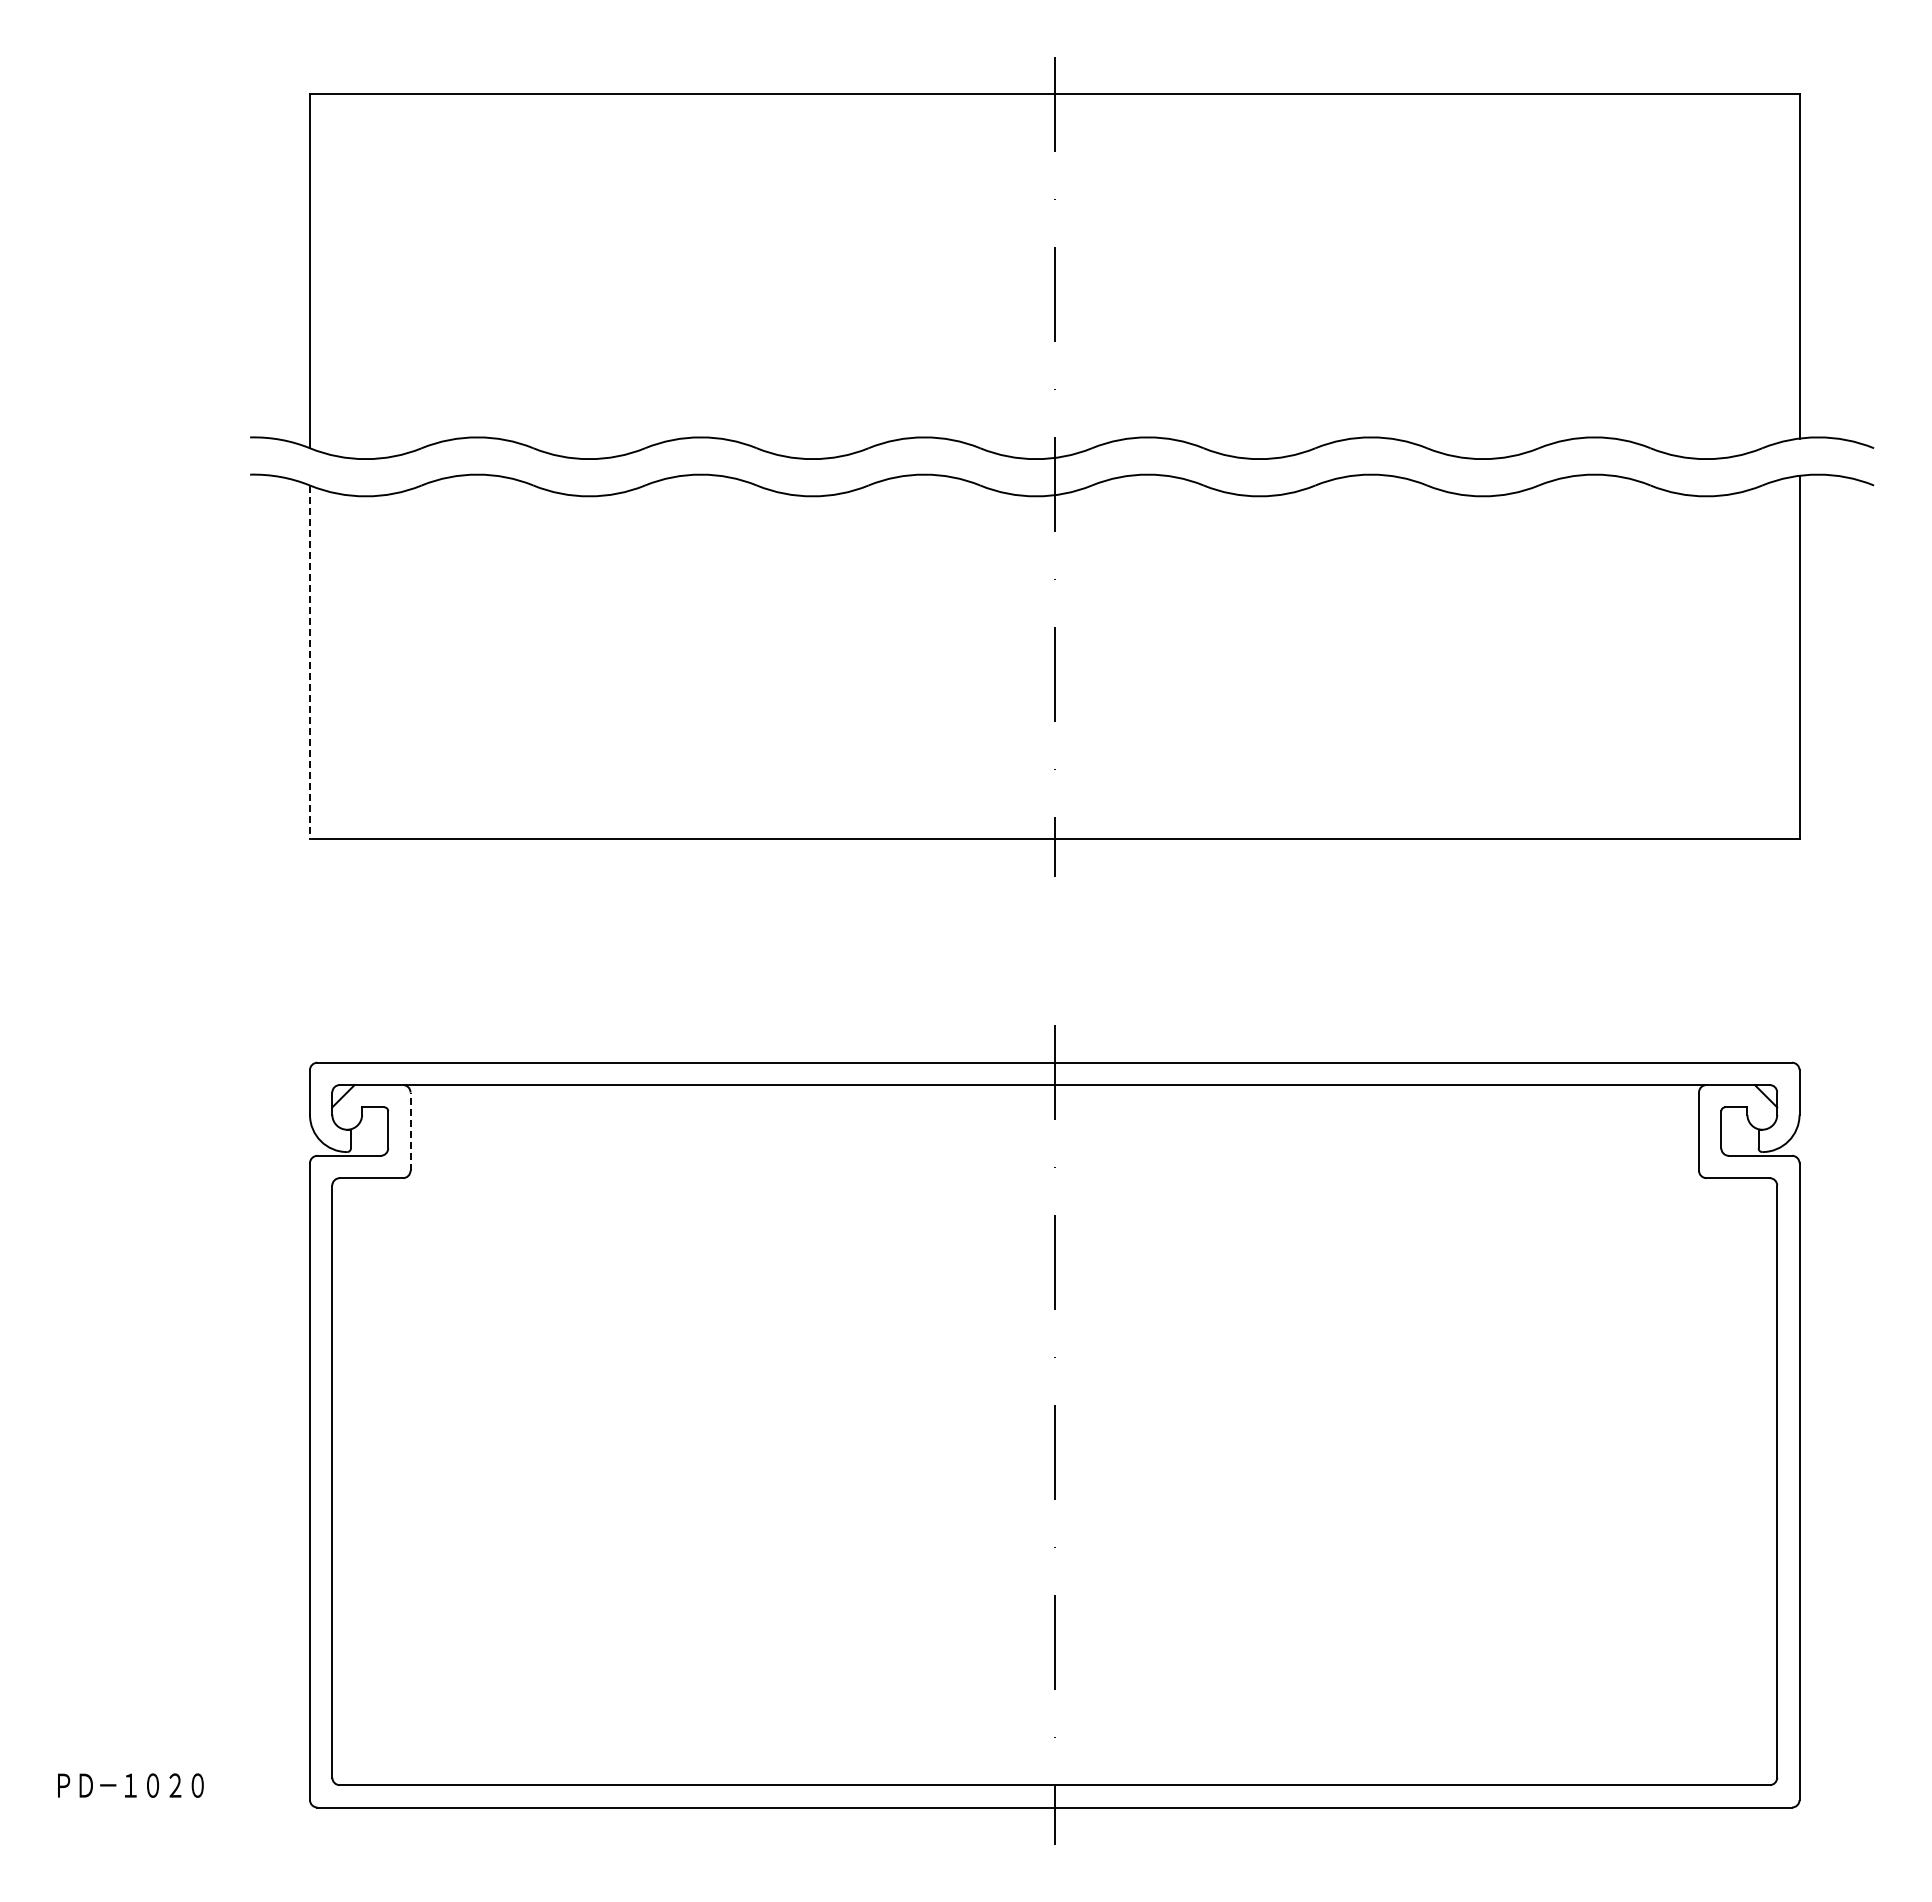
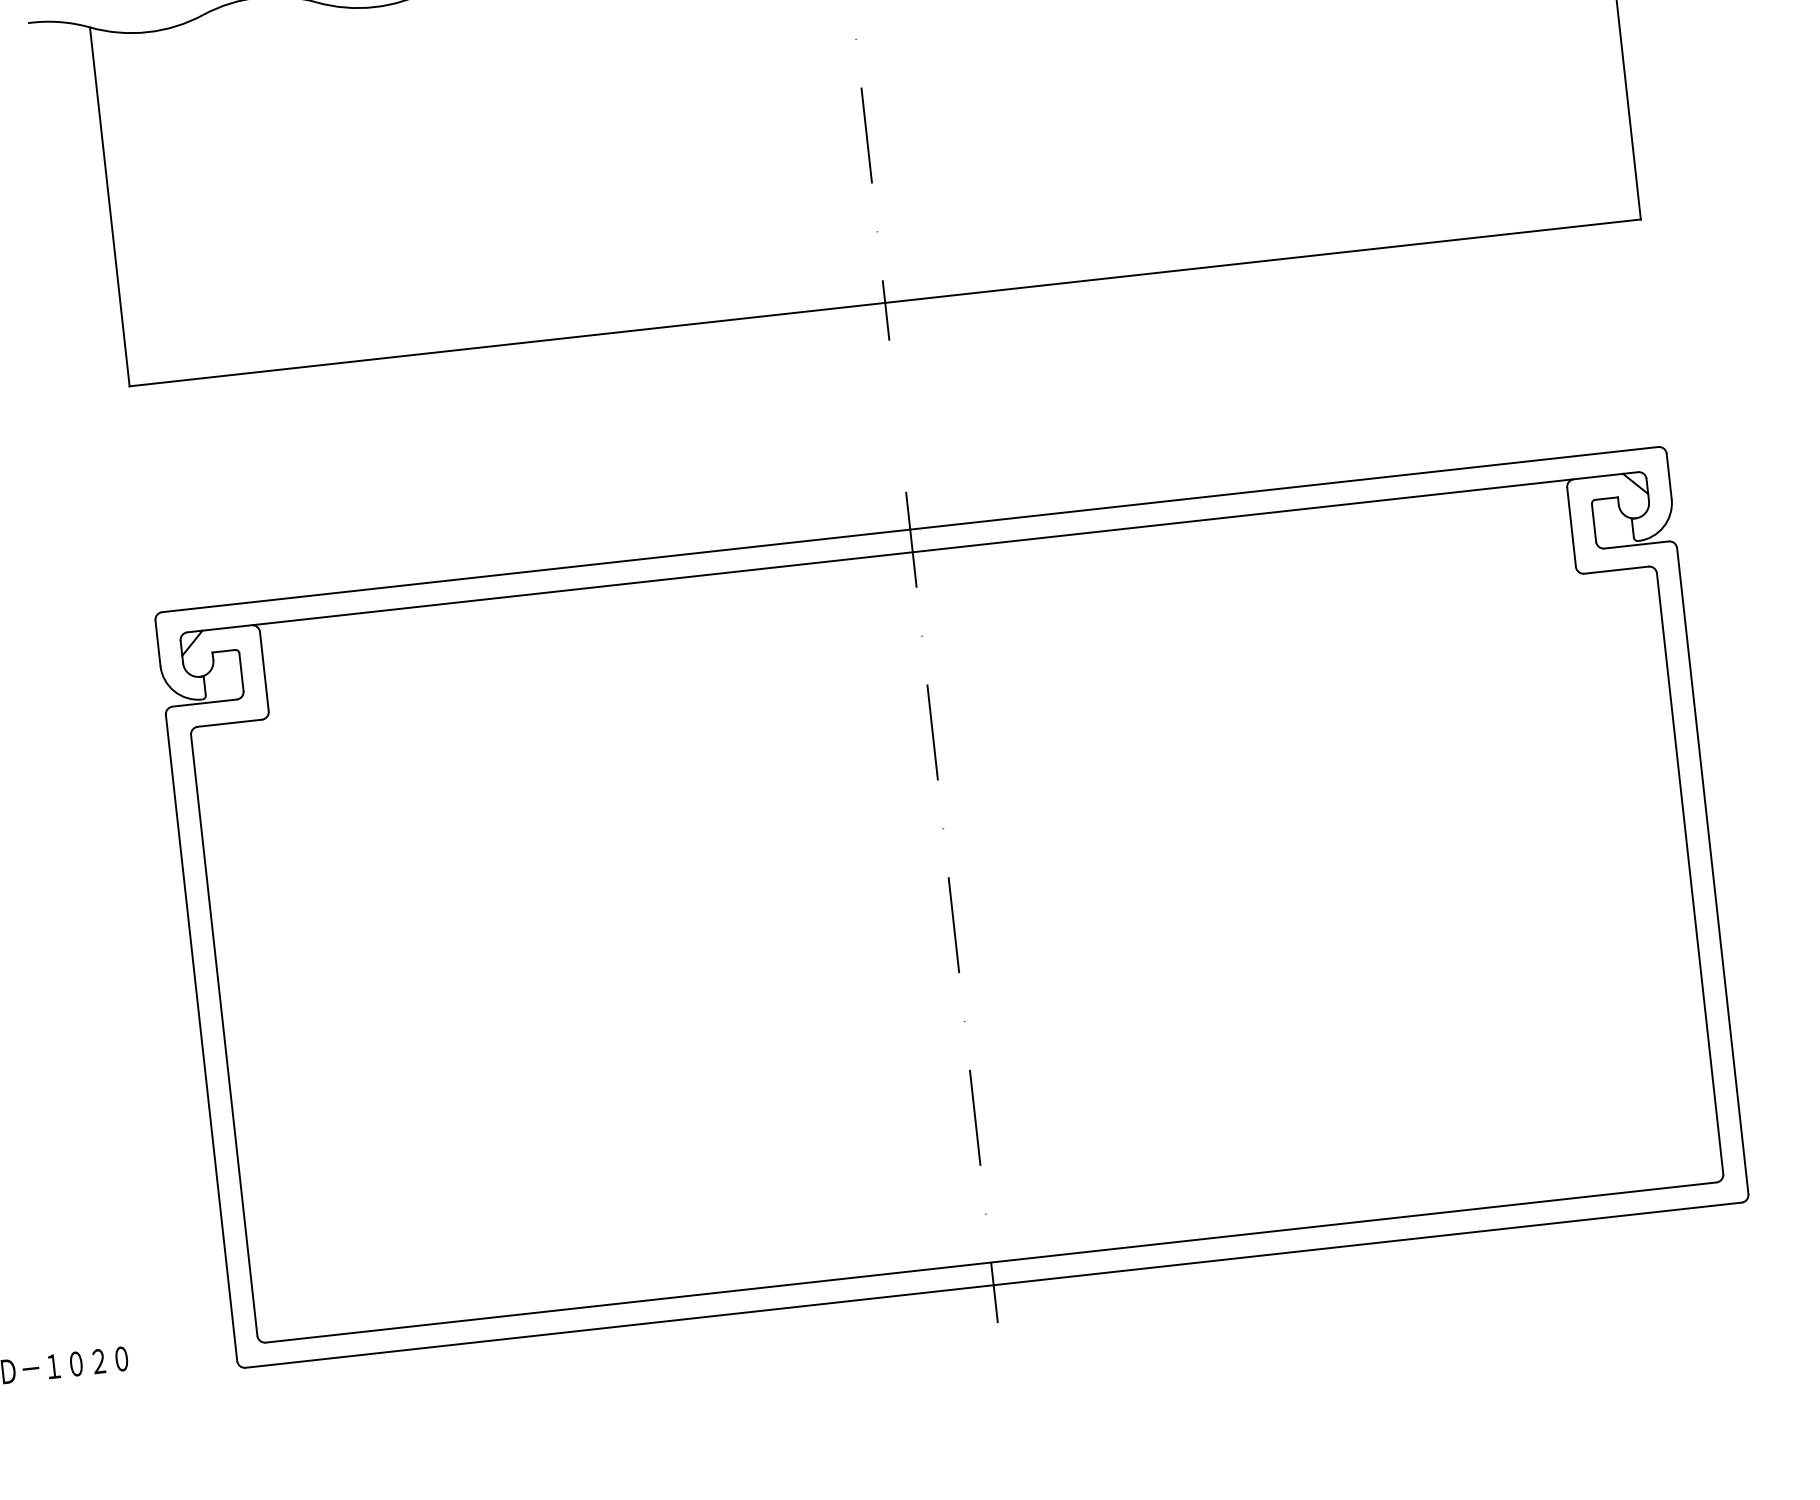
line: (309, 662) -> (109, 207), dashed -> solid
line: (410, 1131) -> (264, 671), dashed -> solid

